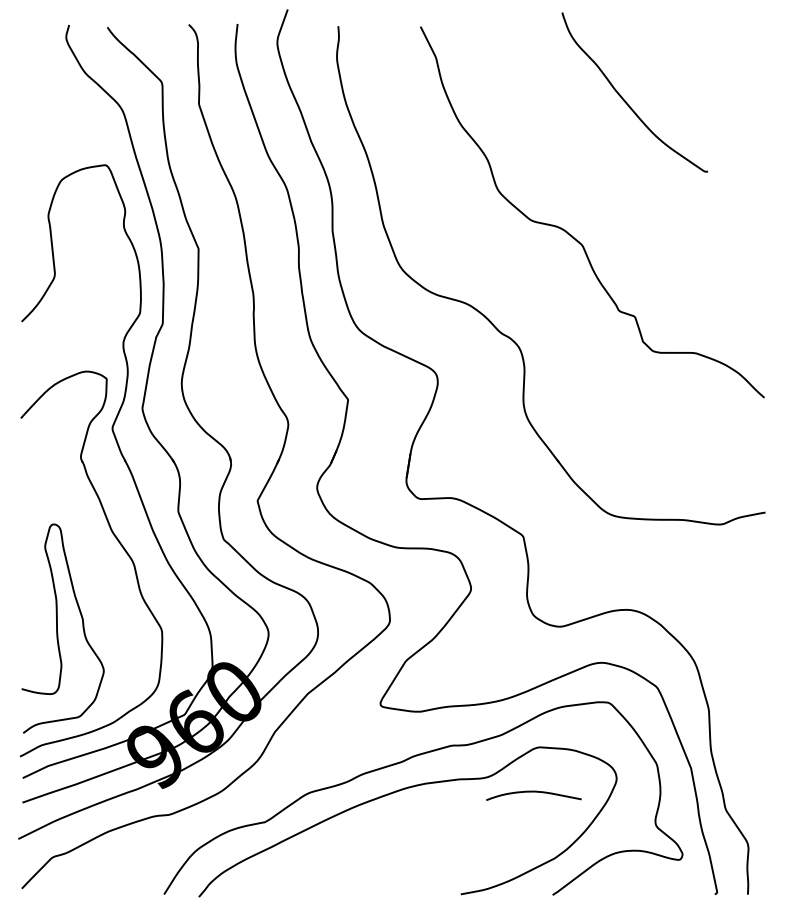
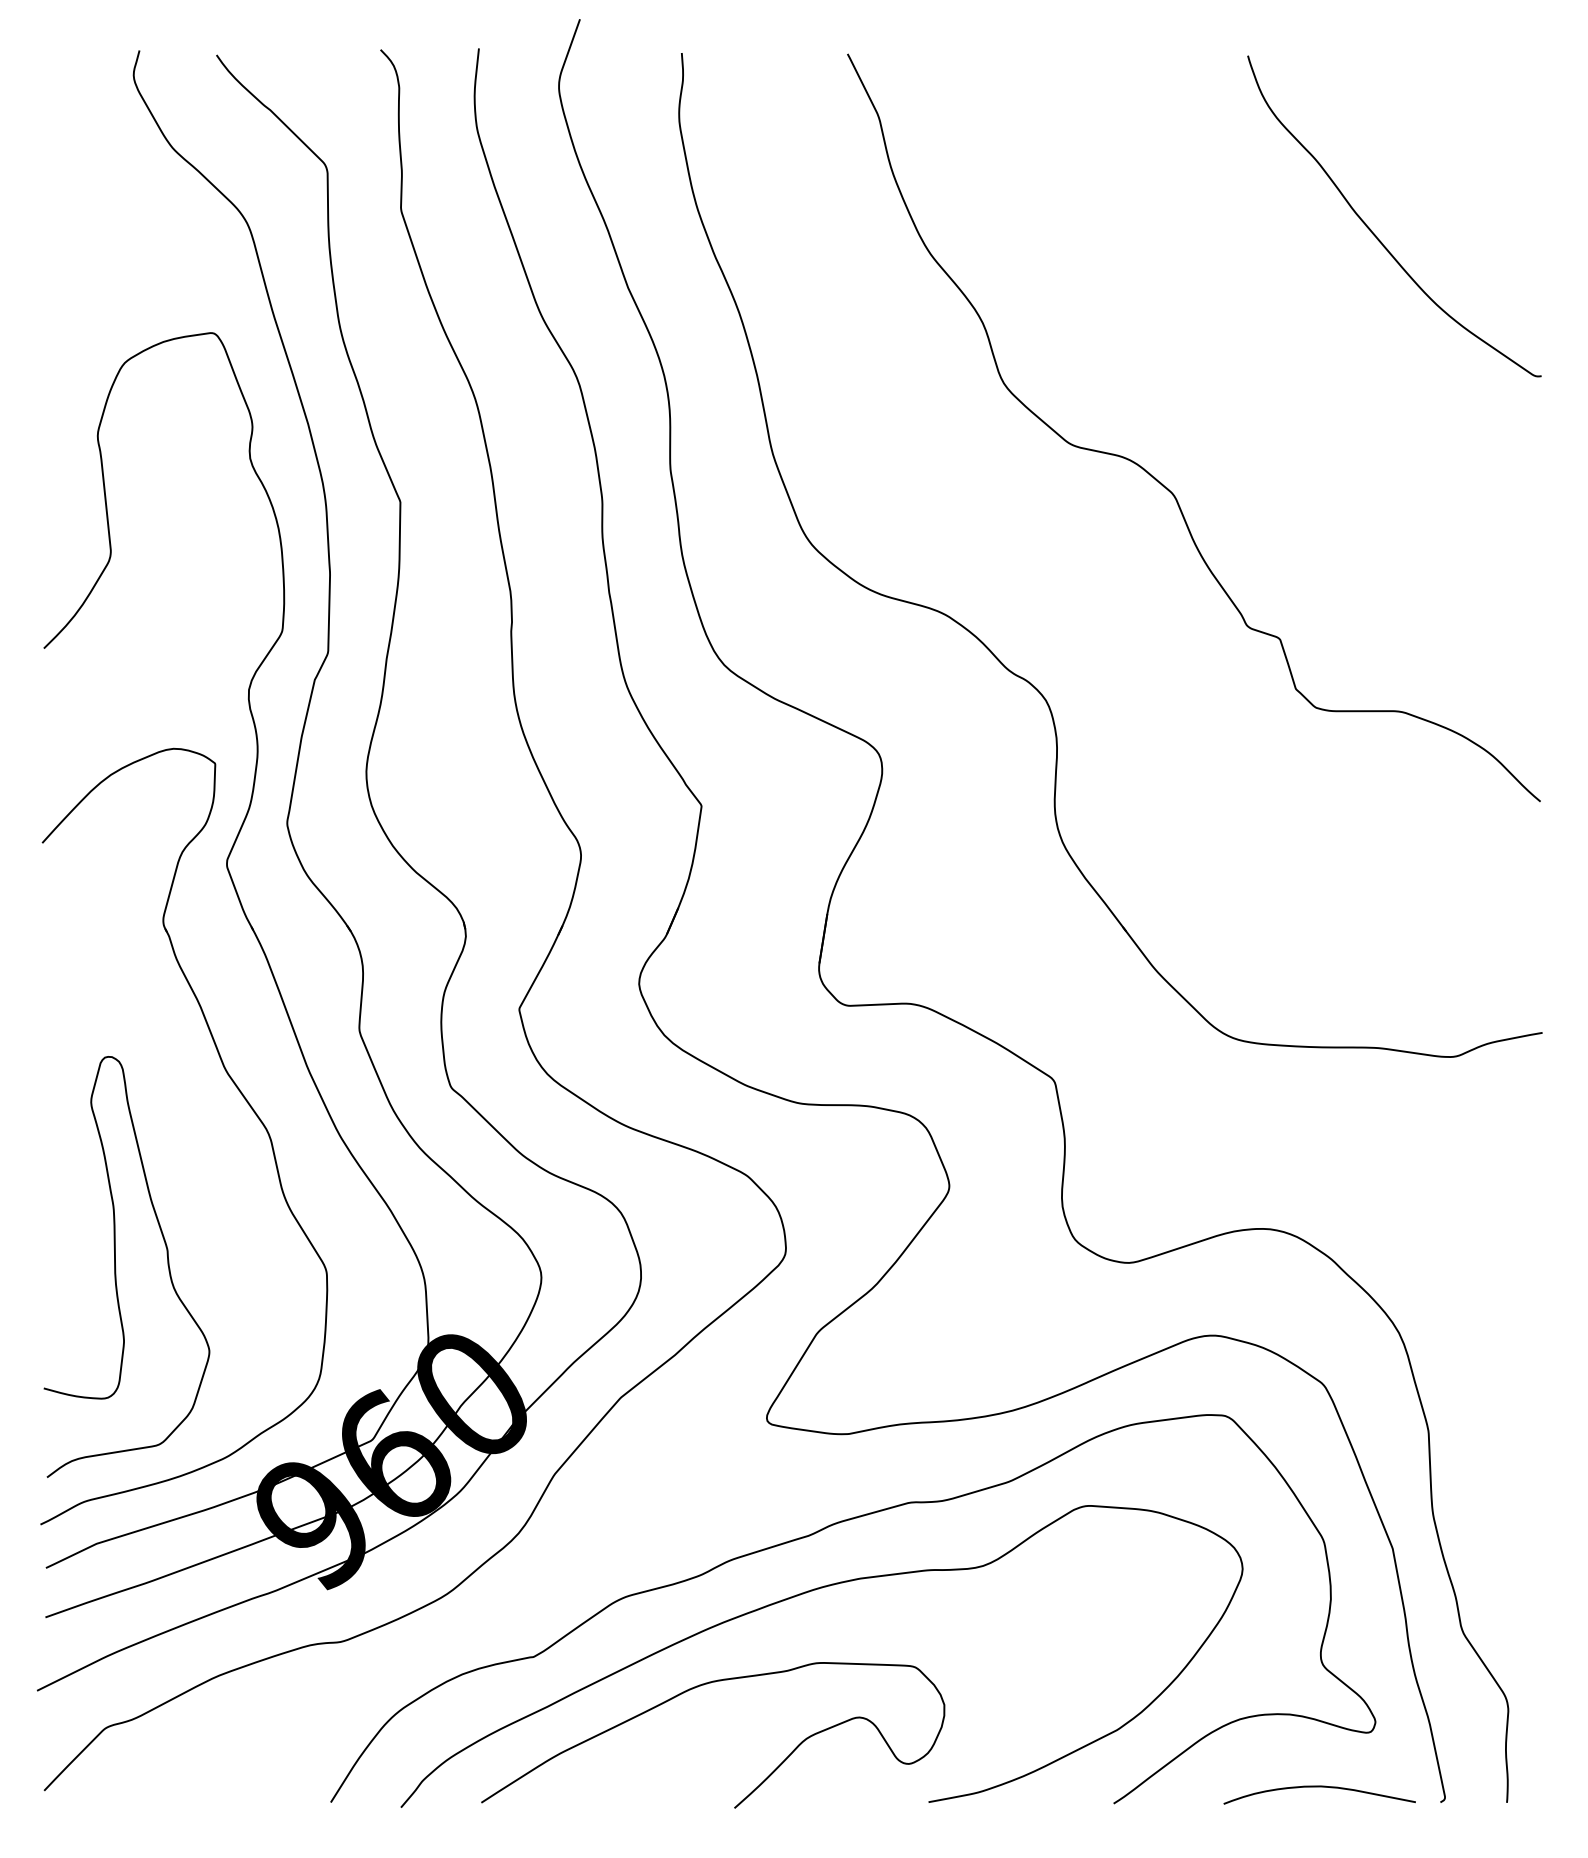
curve: (625, 100) -> (1375, 232), moved
curve: (533, 792) -> (1318, 1788), moved
curve: (345, 838) -> (696, 1689), added

